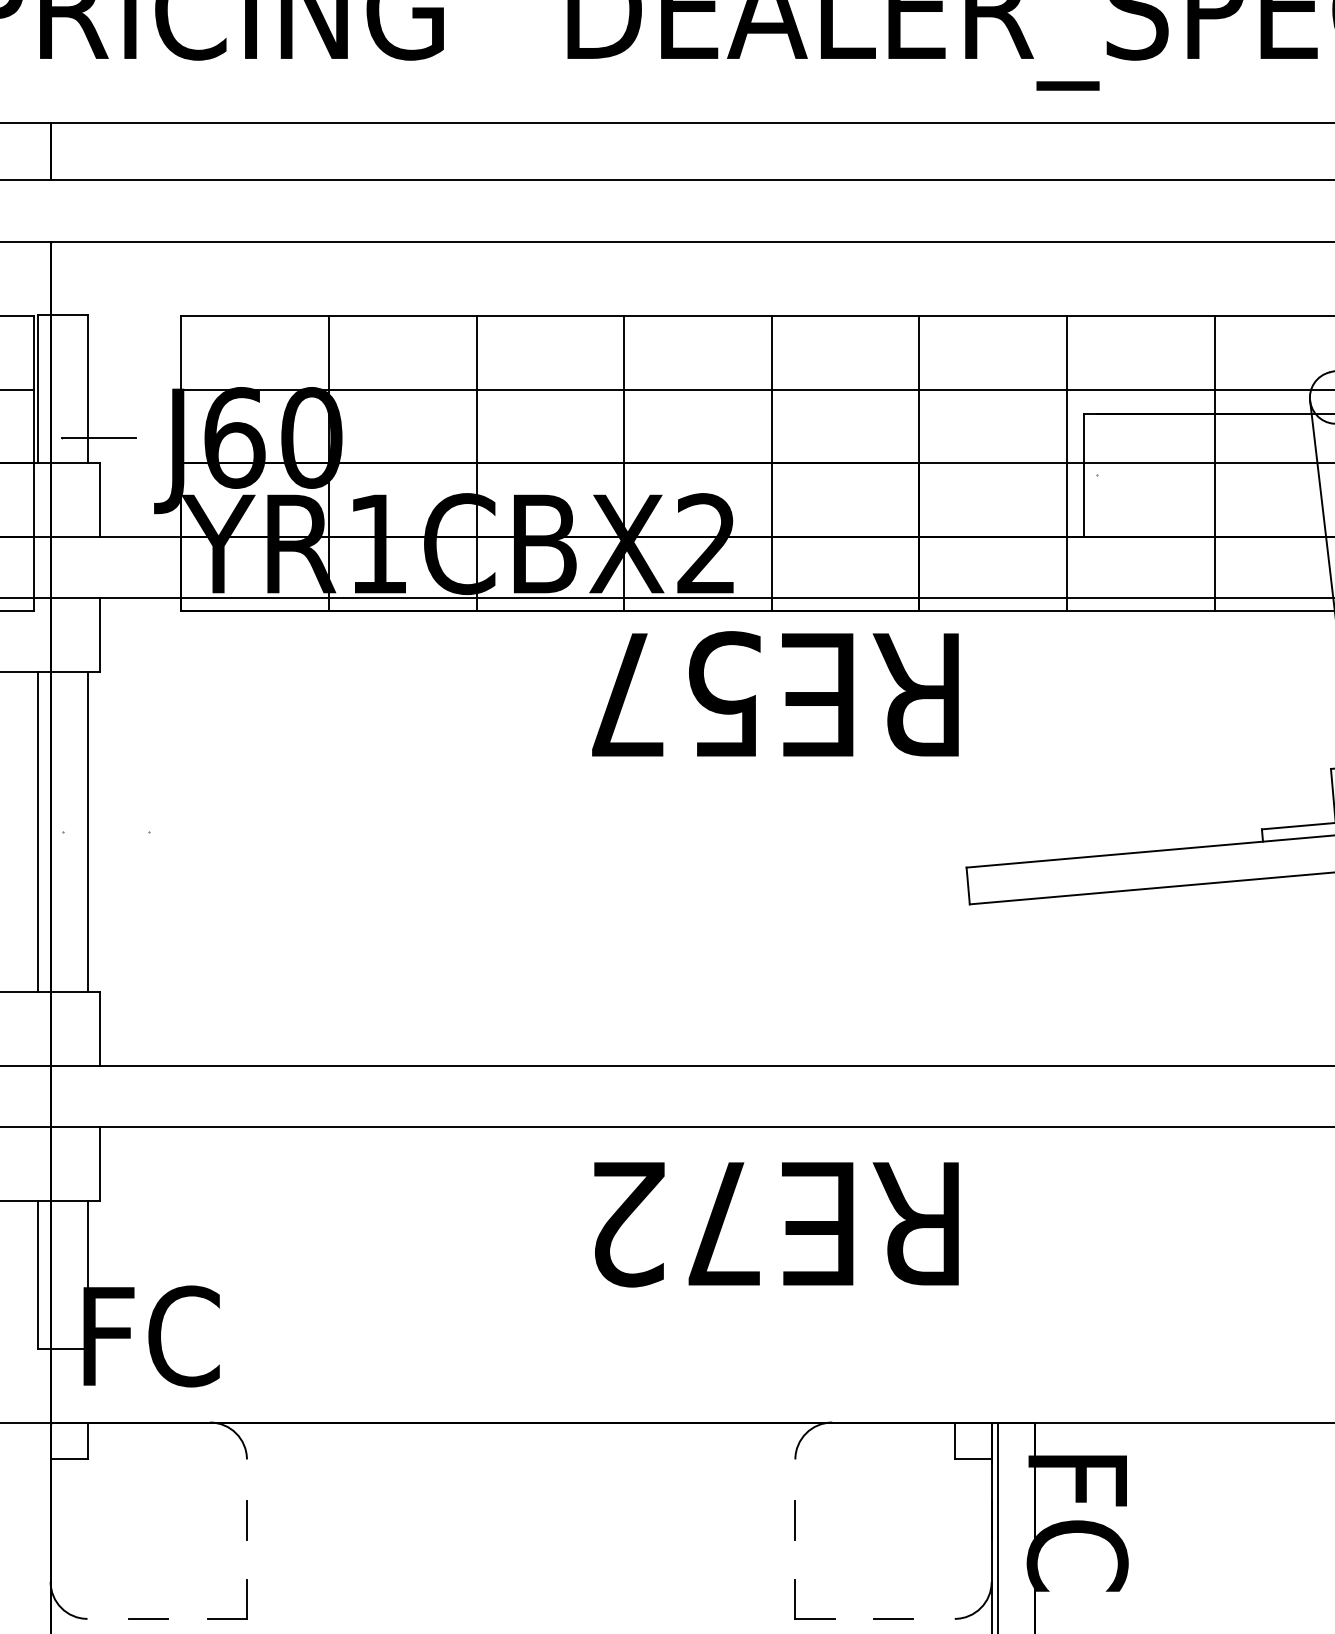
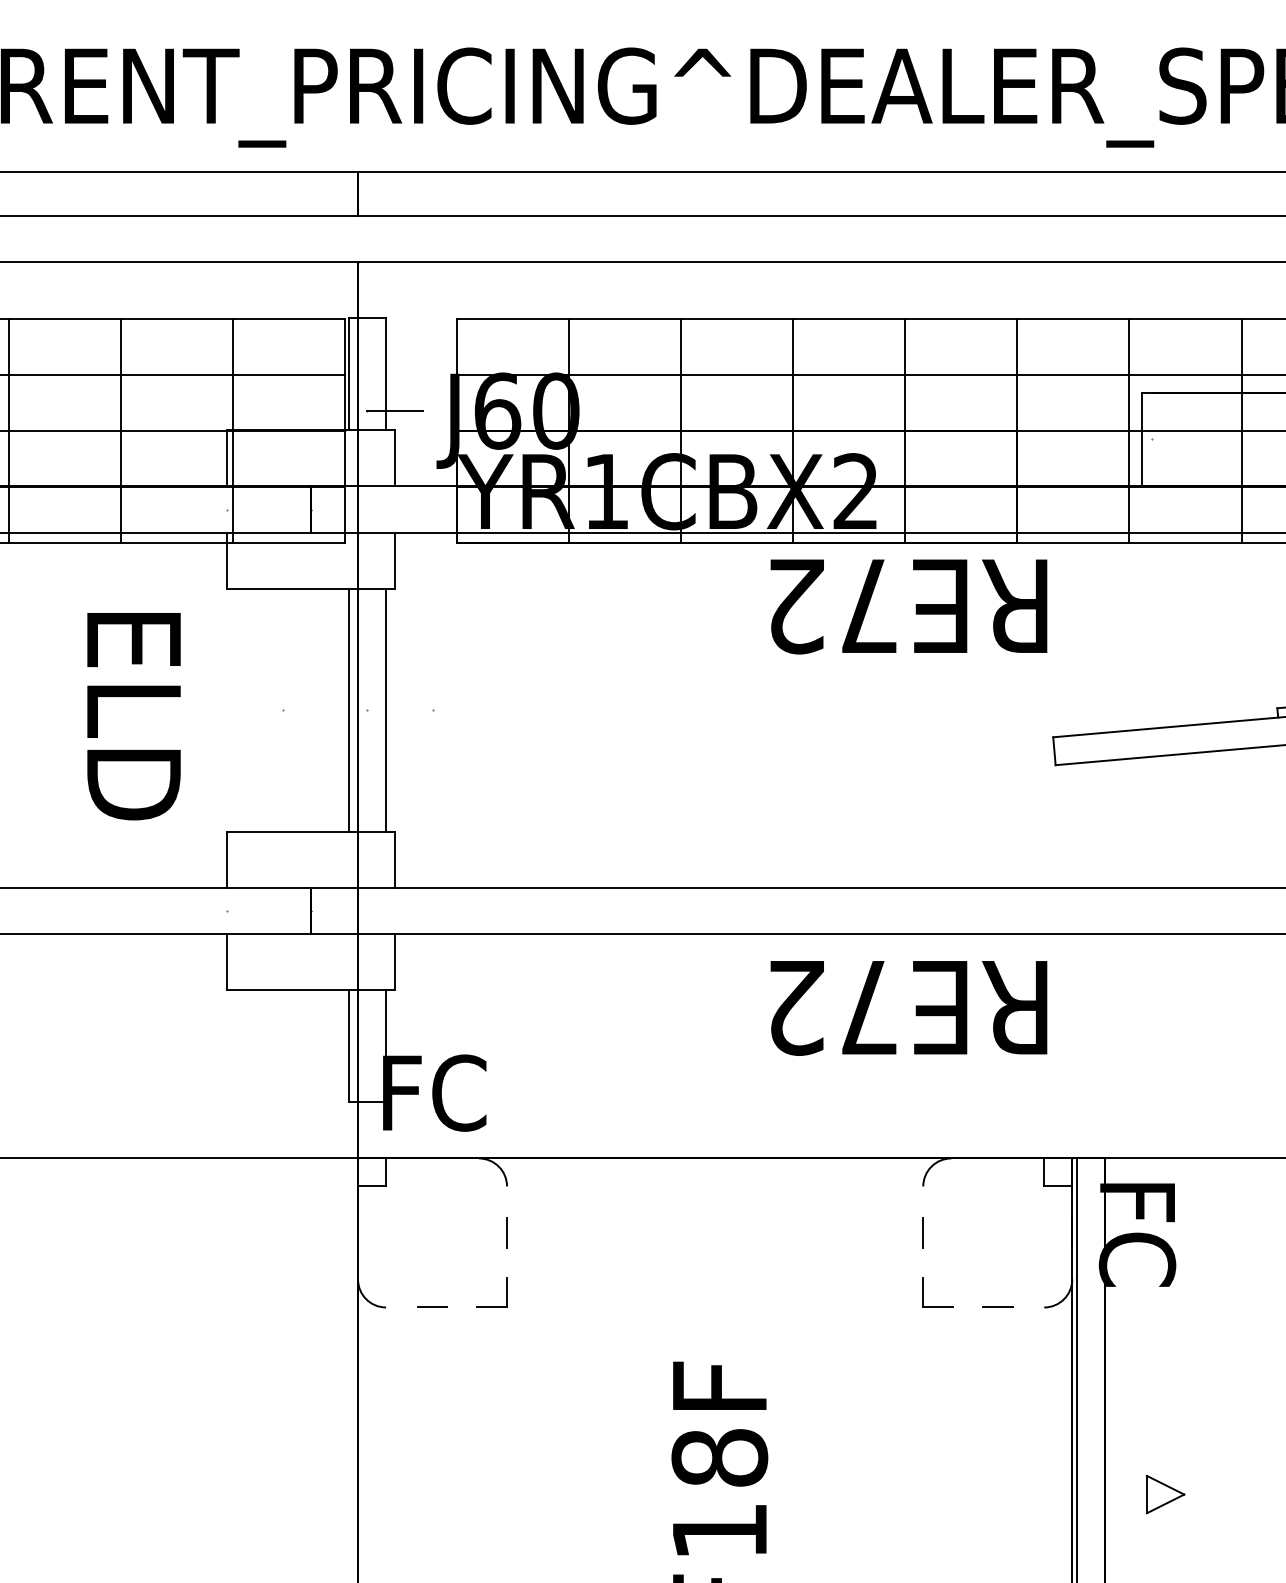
text: (675, 693) -> (832, 605), RE57 -> RE72

